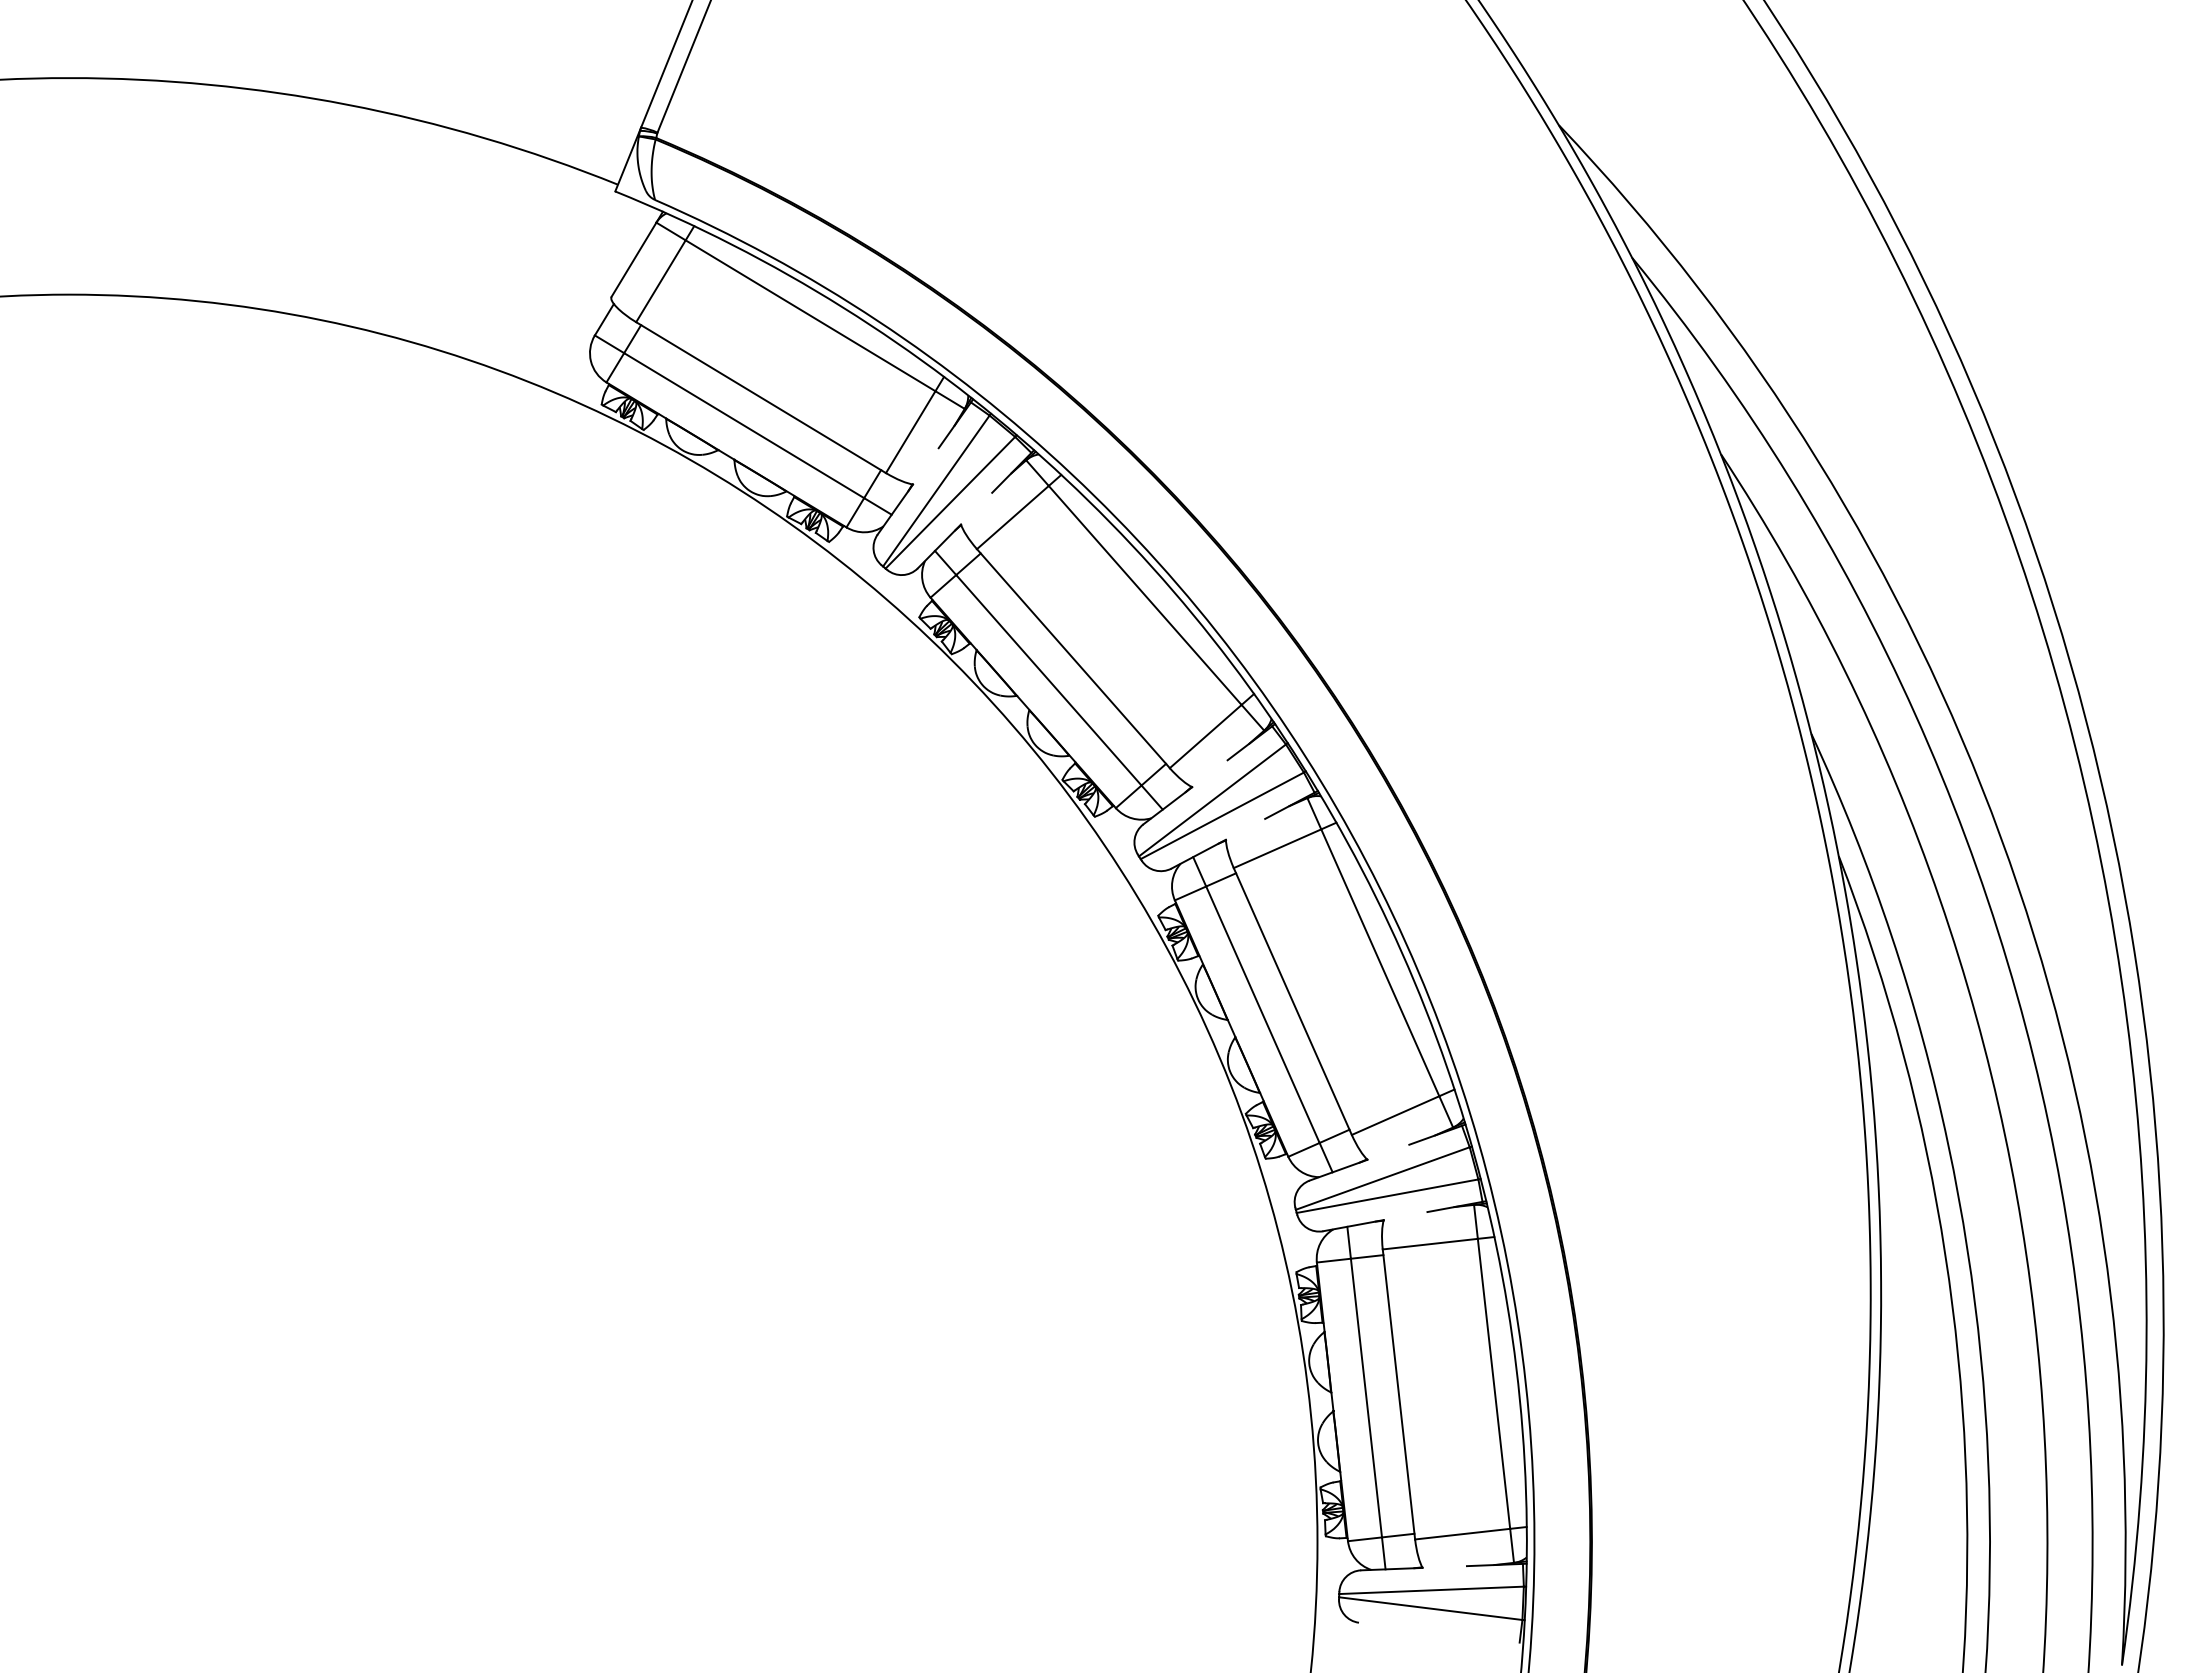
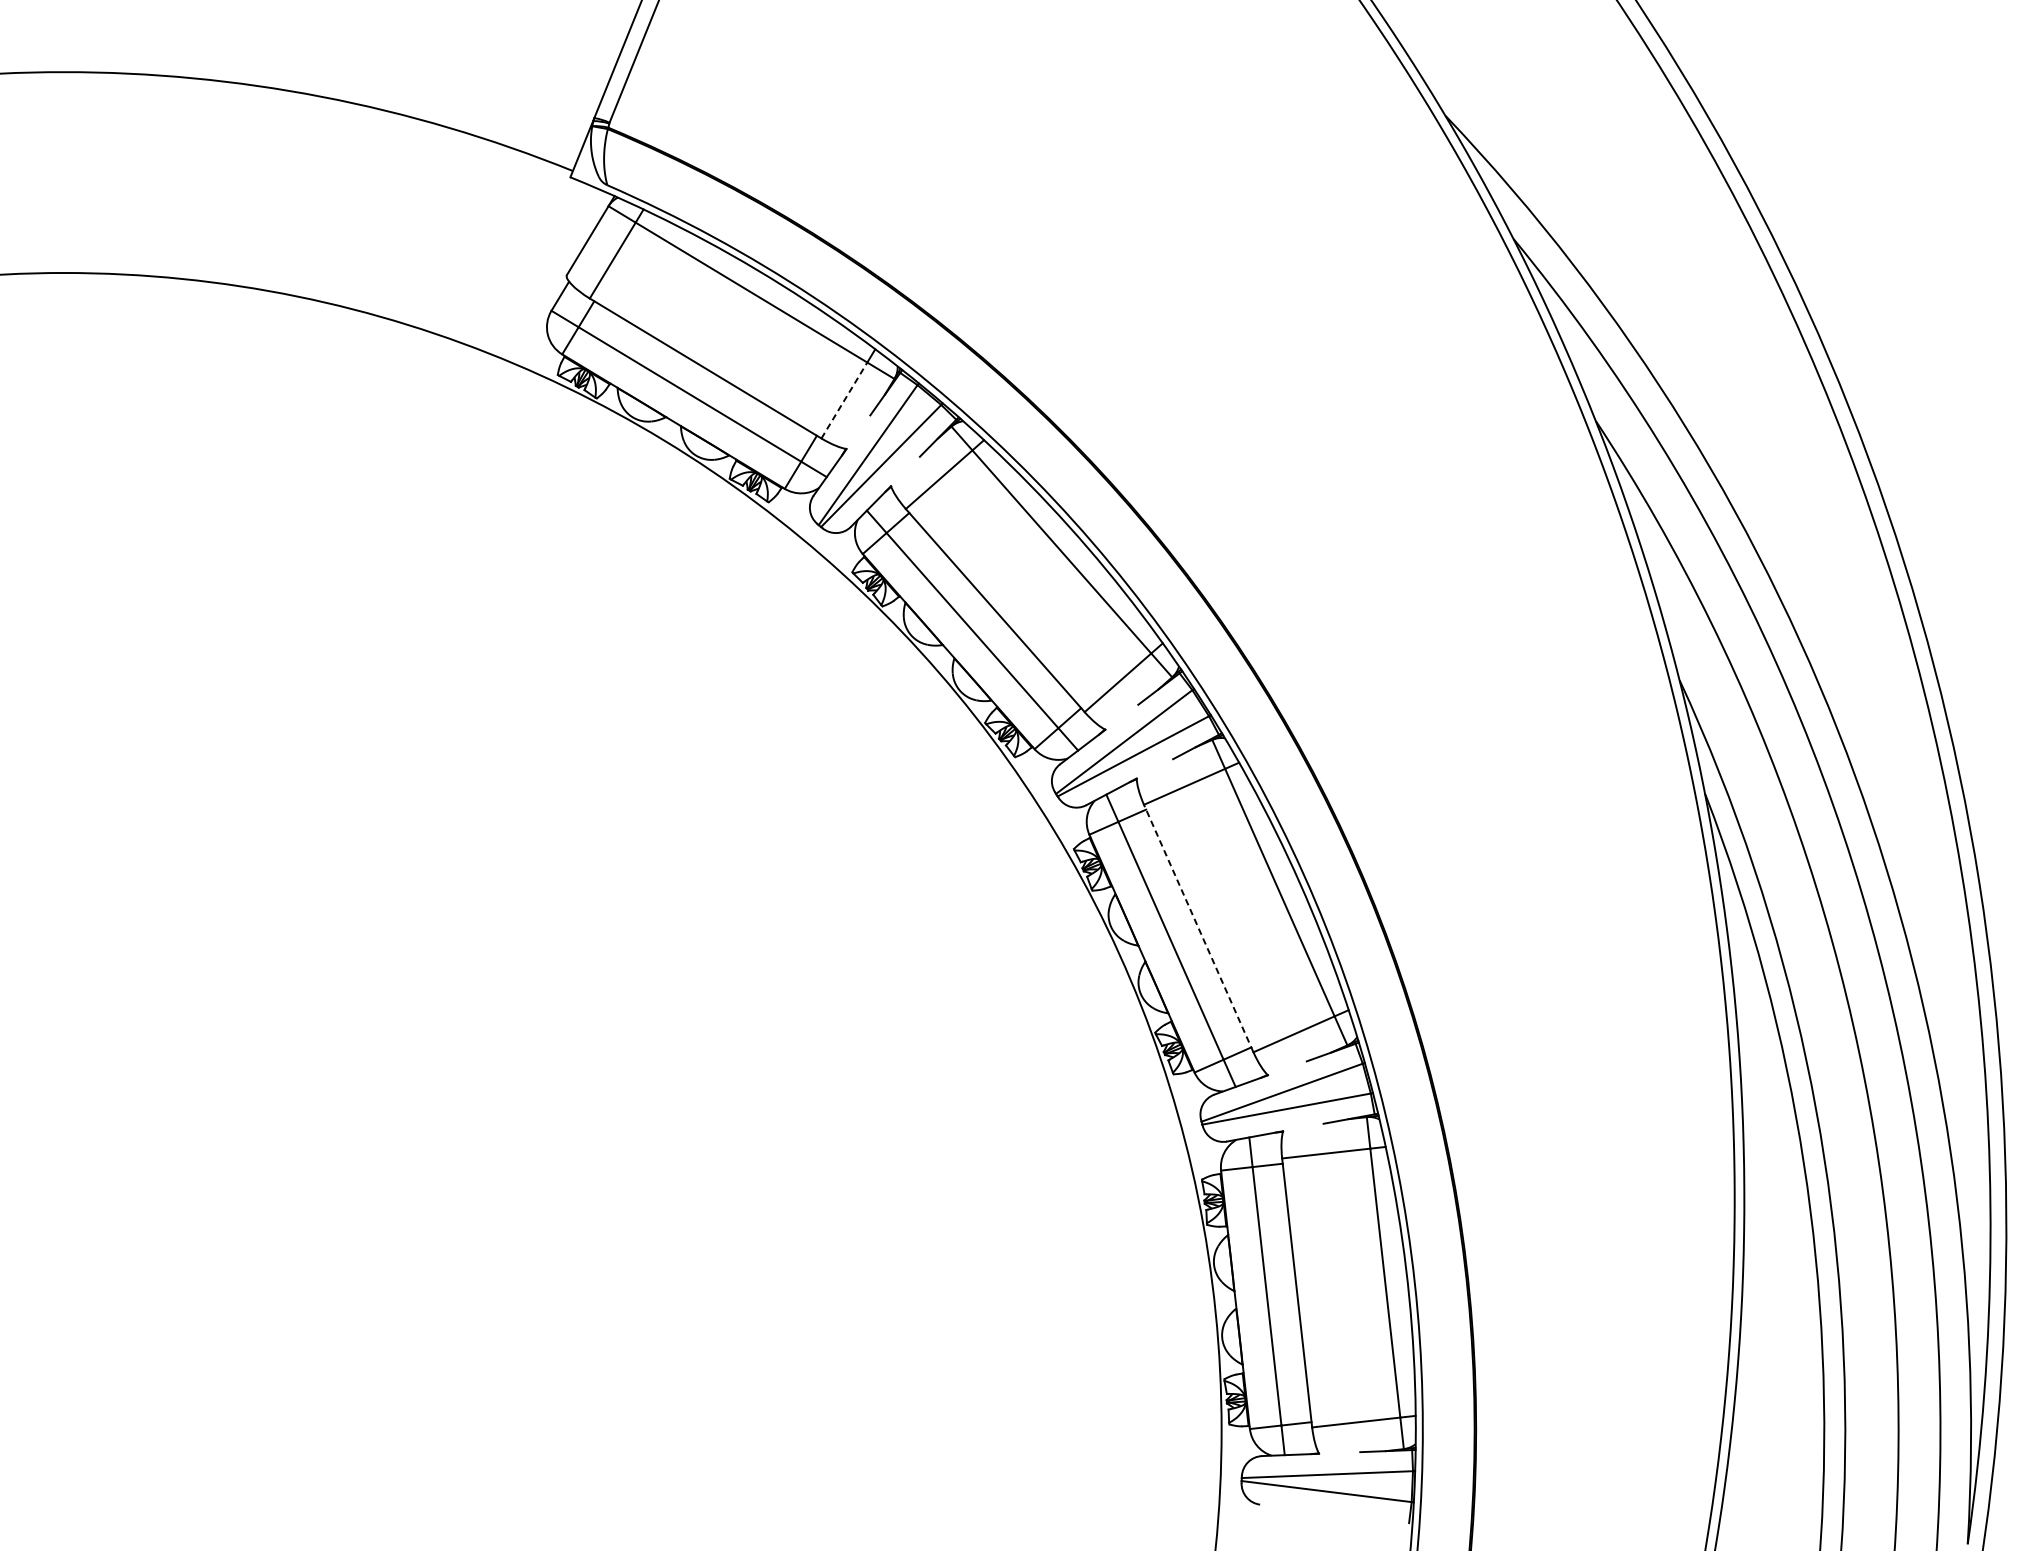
line: (910, 432) -> (844, 400), solid -> dashed
line: (1292, 1001) -> (1198, 928), solid -> dashed

